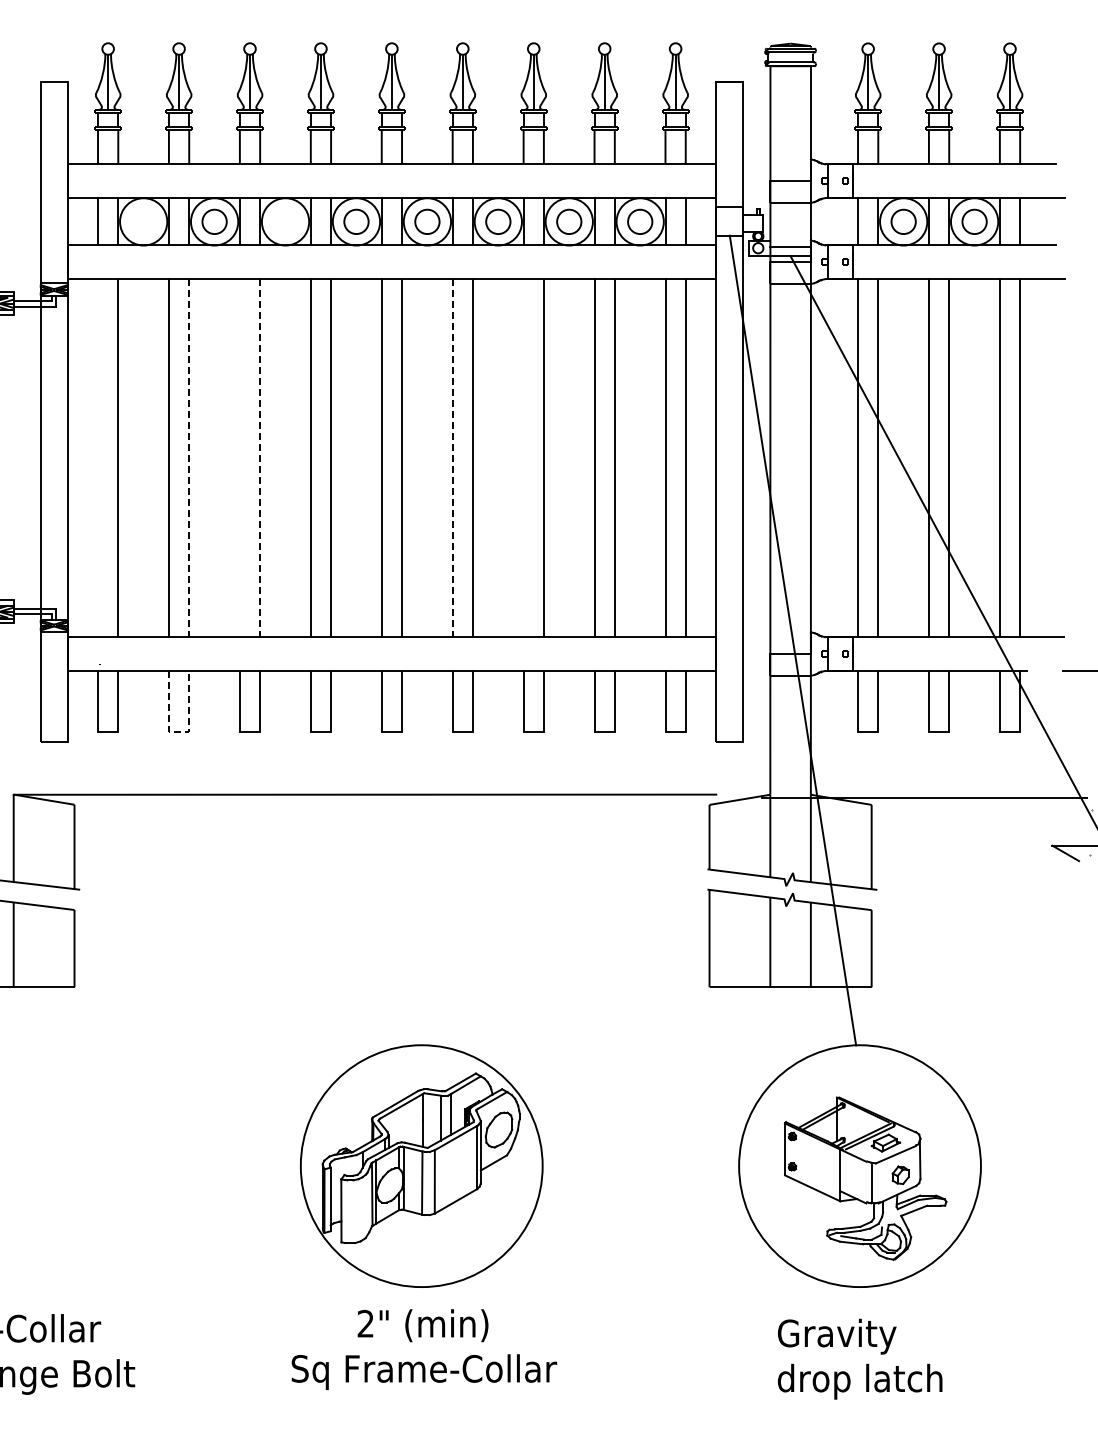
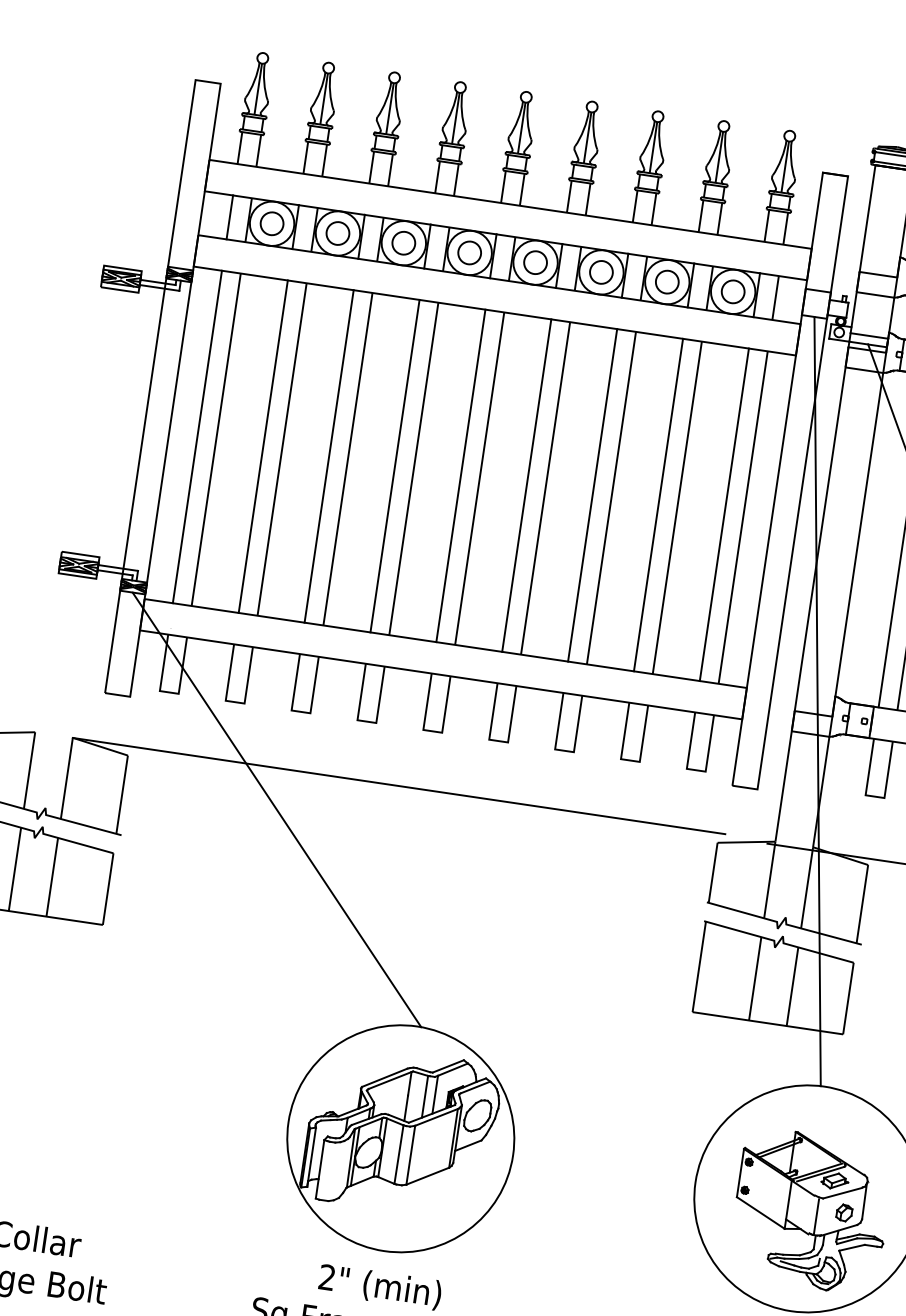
circle: (143, 221) -> (271, 223), added
circle: (285, 221) -> (403, 242), added
line: (98, 458) -> (197, 437), added
line: (189, 458) -> (282, 449), dashed -> solid
line: (240, 458) -> (329, 456), added
line: (260, 458) -> (348, 459), dashed -> solid
line: (452, 458) -> (526, 485), dashed -> solid
line: (523, 458) -> (592, 495), added
line: (179, 731) -> (235, 701), dashed -> solid
line: (239, 838) -> (276, 809), added

